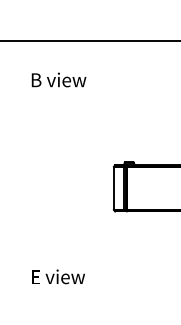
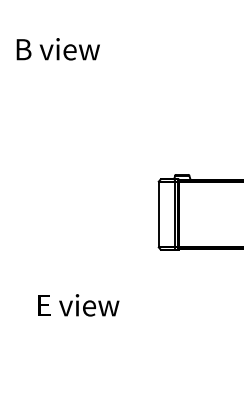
text: (58, 79) -> (57, 48), moved
text: (58, 276) -> (78, 304), moved

